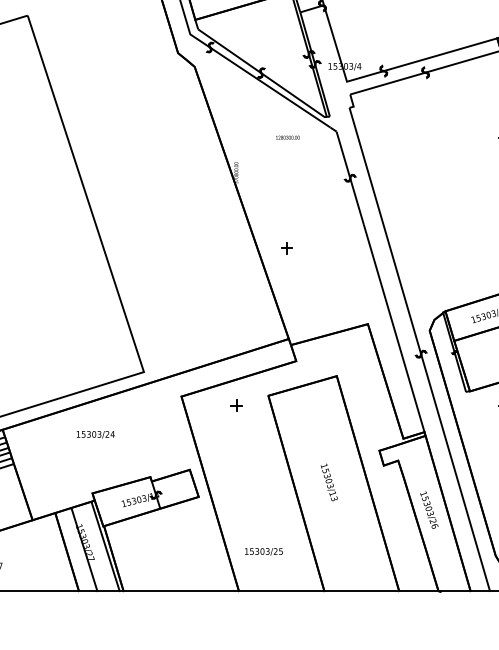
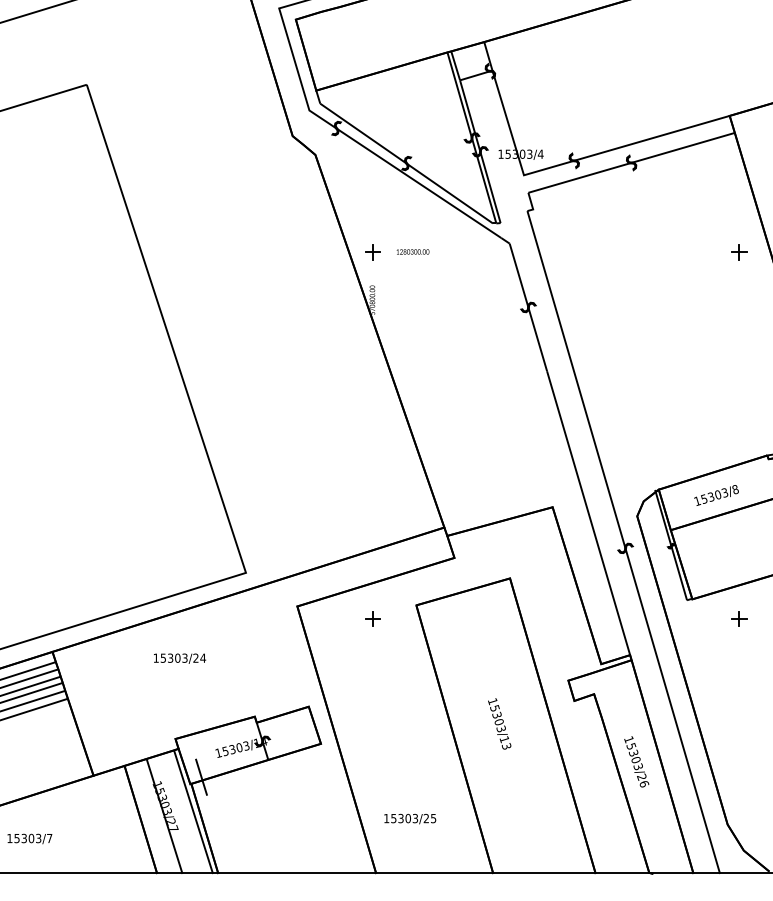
text: (287, 137) -> (412, 251), moved
part: (286, 248) -> (372, 252), moved
line: (111, 520) -> (201, 776), added

